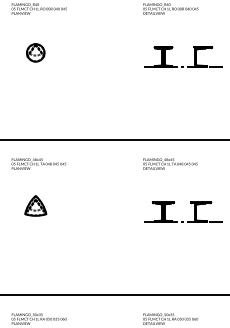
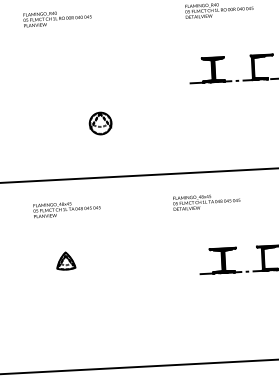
part: (35, 52) -> (100, 123), moved
text: (170, 163) -> (206, 201), moved
part: (35, 205) -> (65, 260), size x0.7

